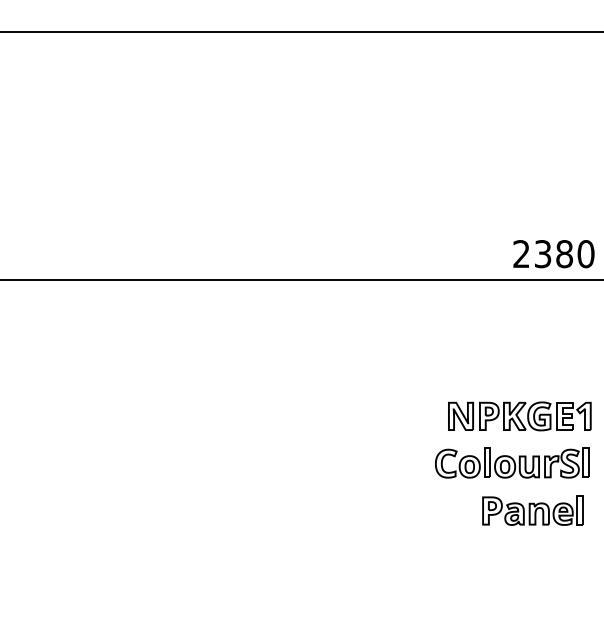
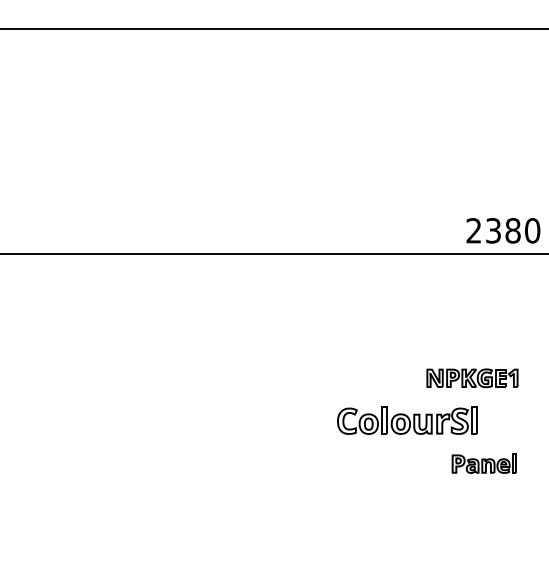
part: (519, 416) -> (472, 378), size x0.7
part: (512, 462) -> (407, 420), moved
part: (532, 510) -> (483, 463), size x0.7

